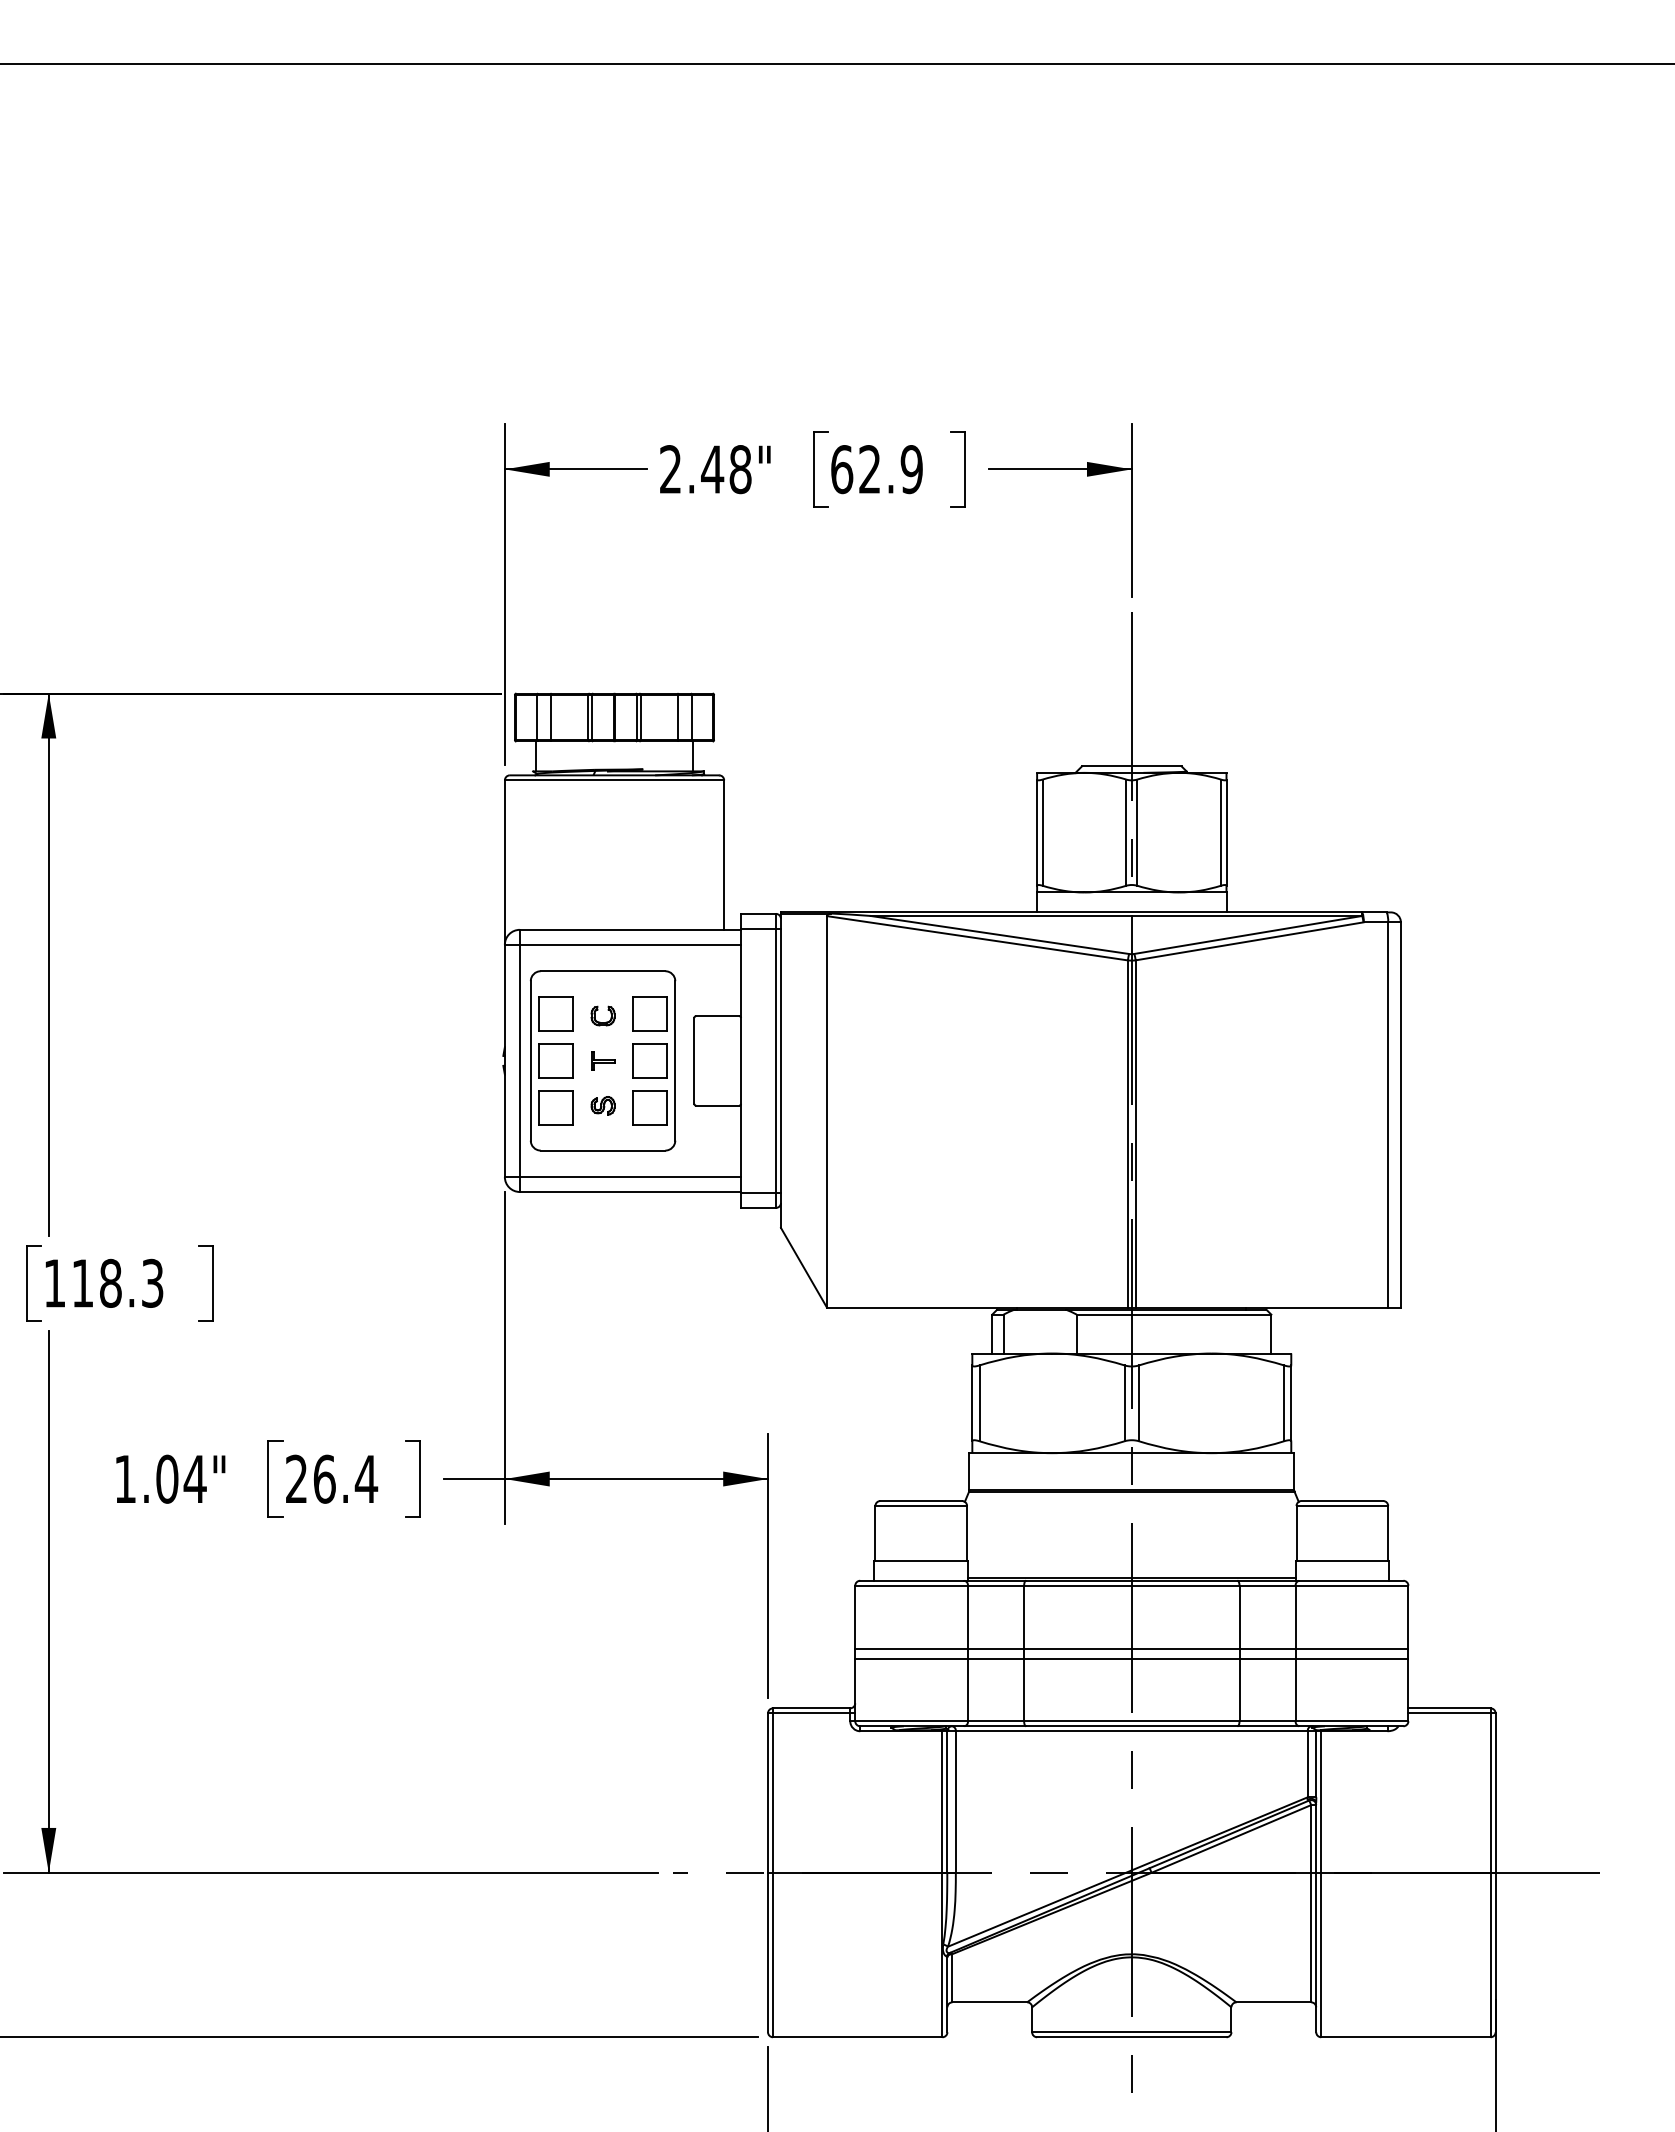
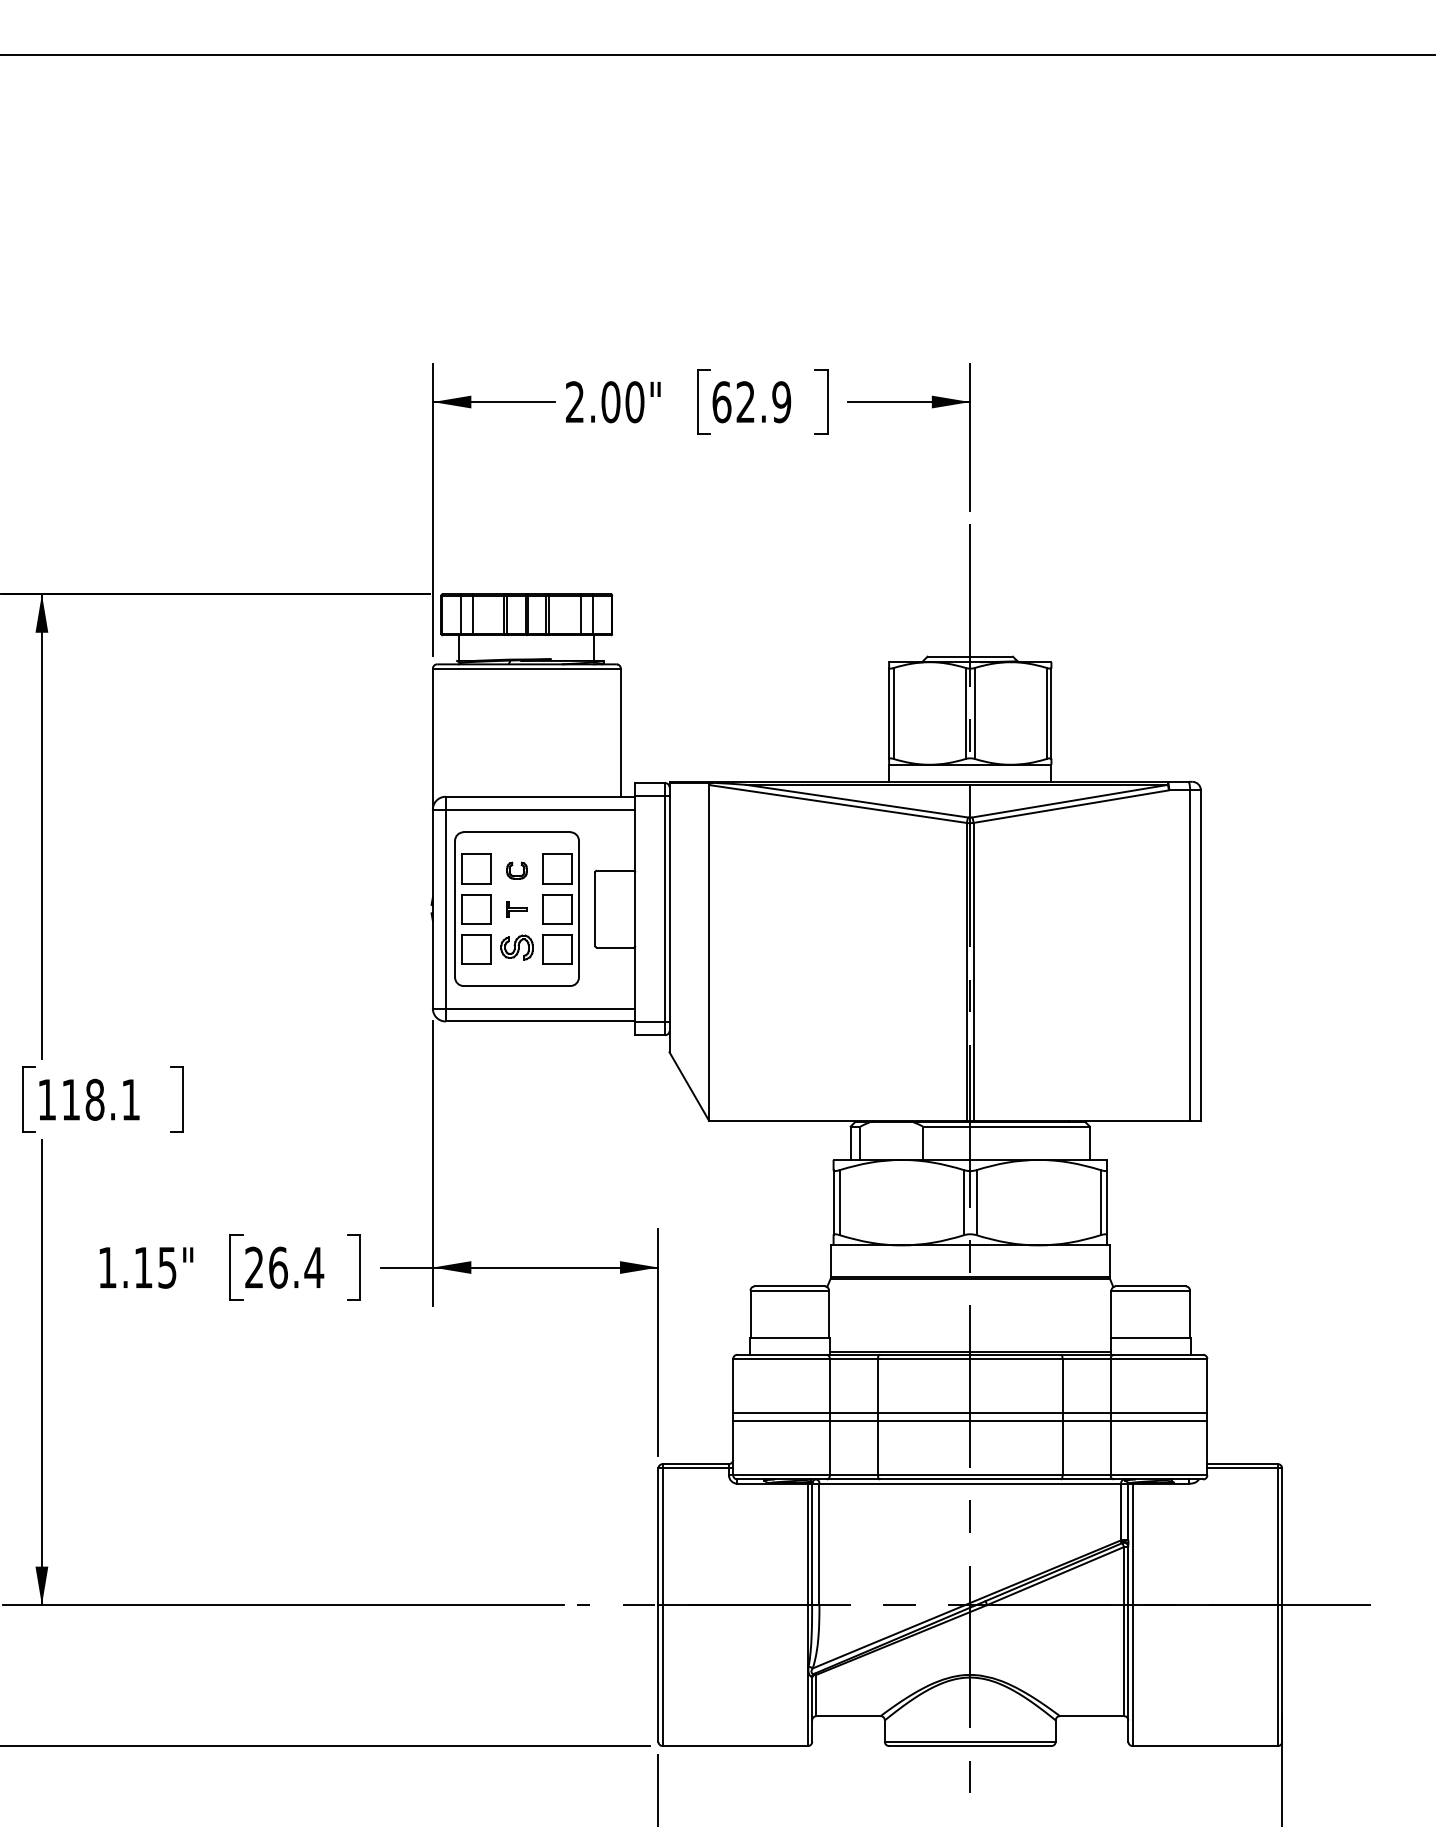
text: (726, 469) -> (622, 402), 2.48" -> 2.00"
part: (602, 1105) -> (516, 947), size x1.6
text: (152, 1282) -> (130, 1099), 118.3 -> 118.1
text: (181, 1478) -> (155, 1267), 1.04" -> 1.15"

